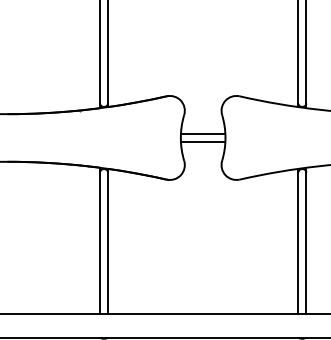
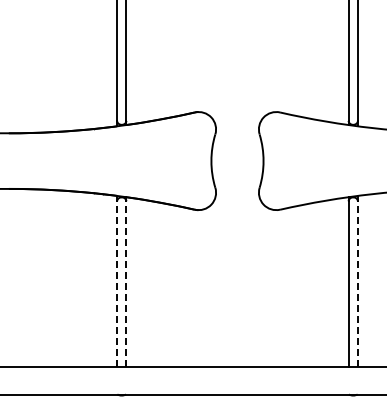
line: (203, 134) -> (237, 156), removed
line: (203, 141) -> (237, 165), removed
line: (100, 242) -> (117, 283), solid -> dashed
line: (108, 242) -> (126, 283), solid -> dashed
line: (305, 242) -> (357, 283), solid -> dashed

